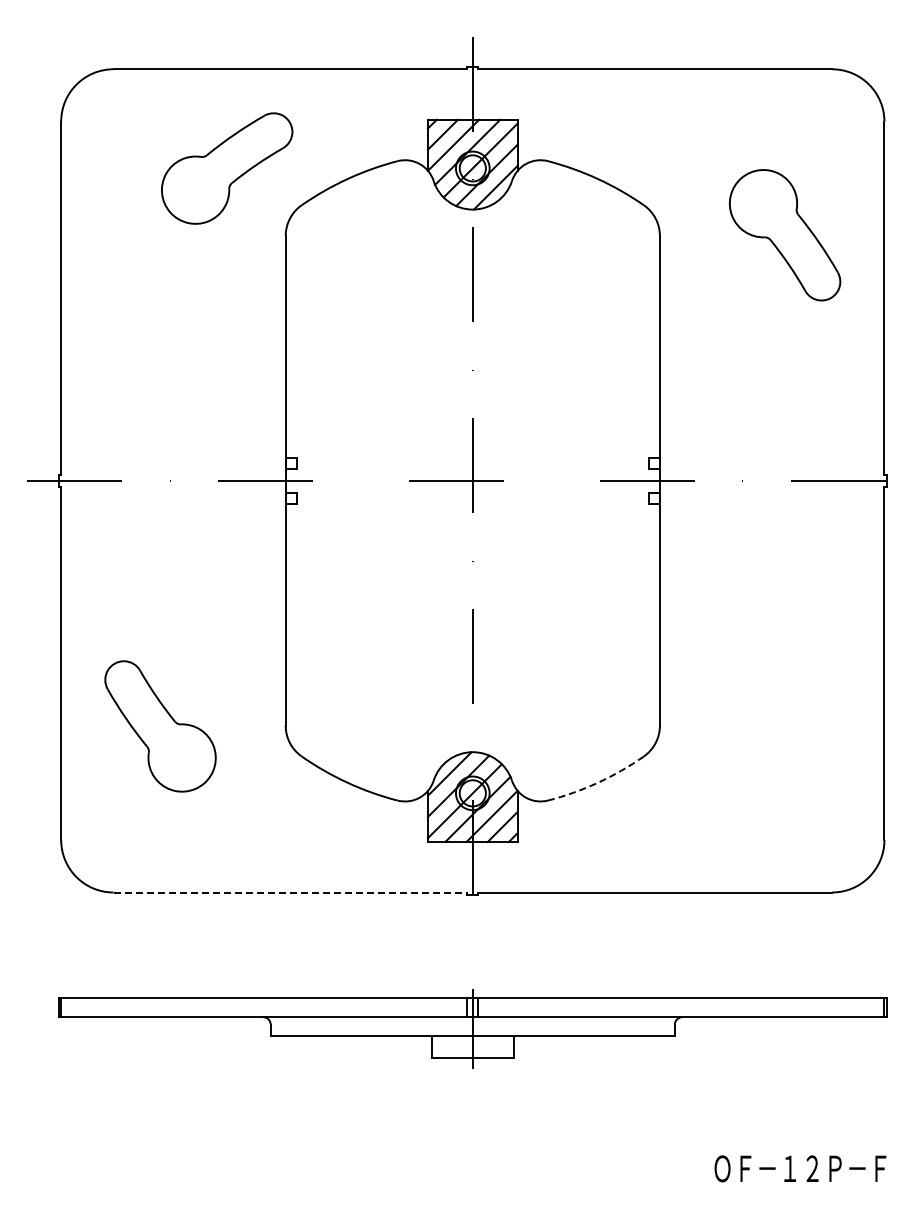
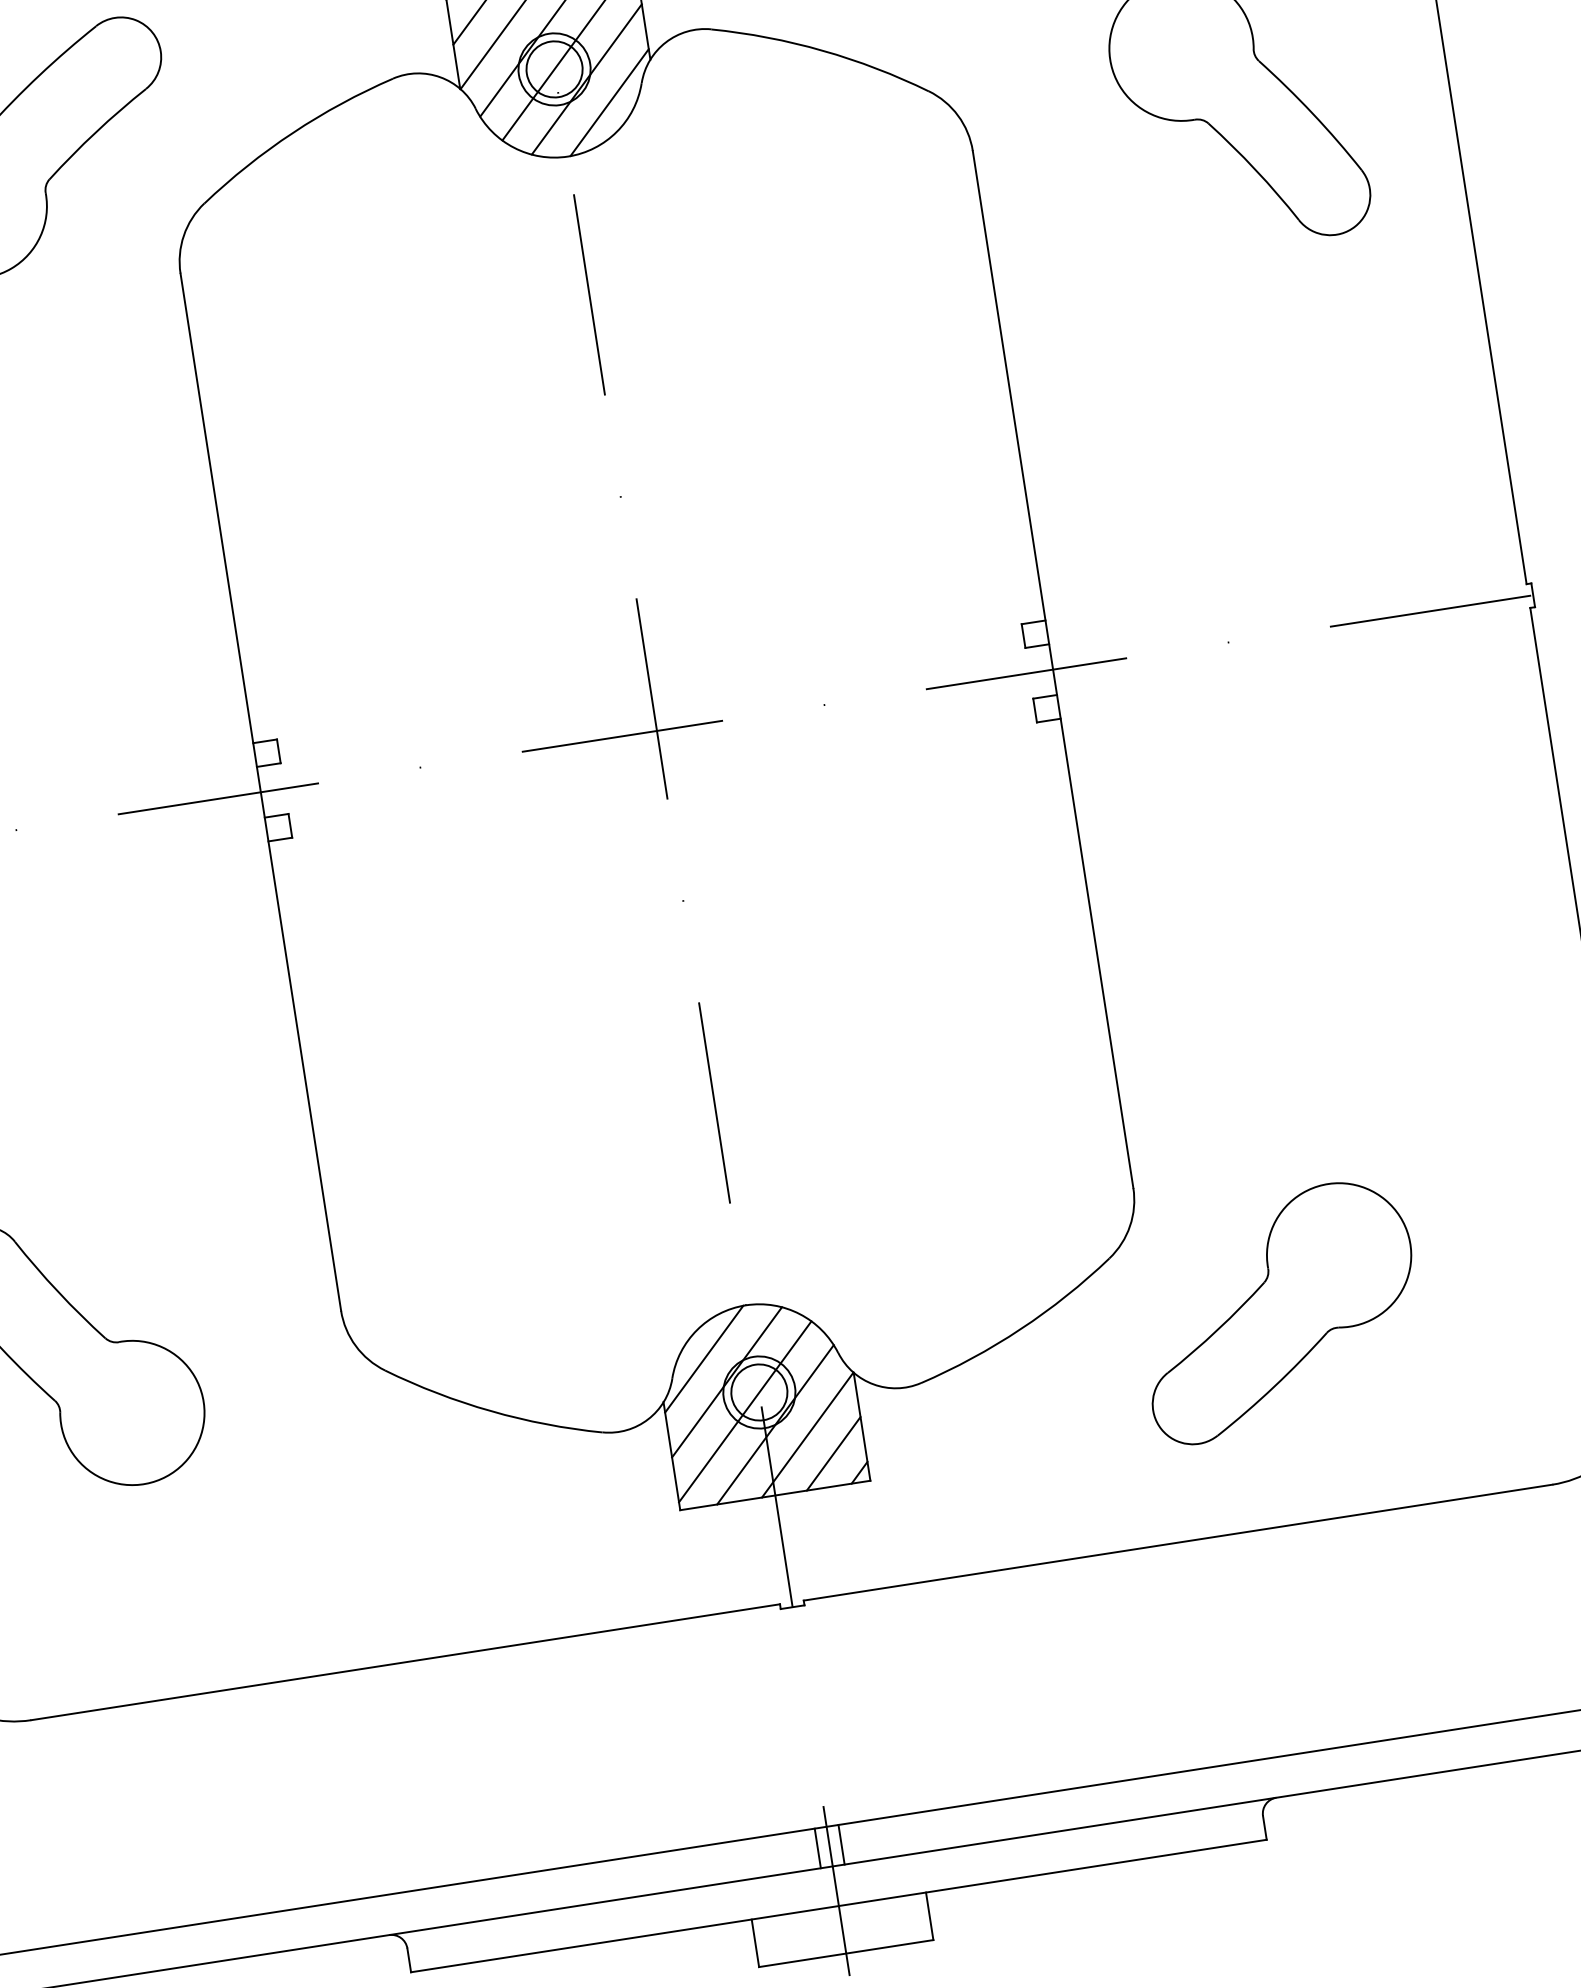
arc: (597, 782) -> (1019, 1328), dashed -> solid
part: (718, 792) -> (1279, 1310), added
line: (290, 892) -> (405, 1662), dashed -> solid

